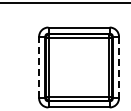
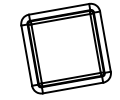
line: (39, 67) -> (27, 55), dashed -> solid
line: (119, 67) -> (105, 41), dashed -> solid

